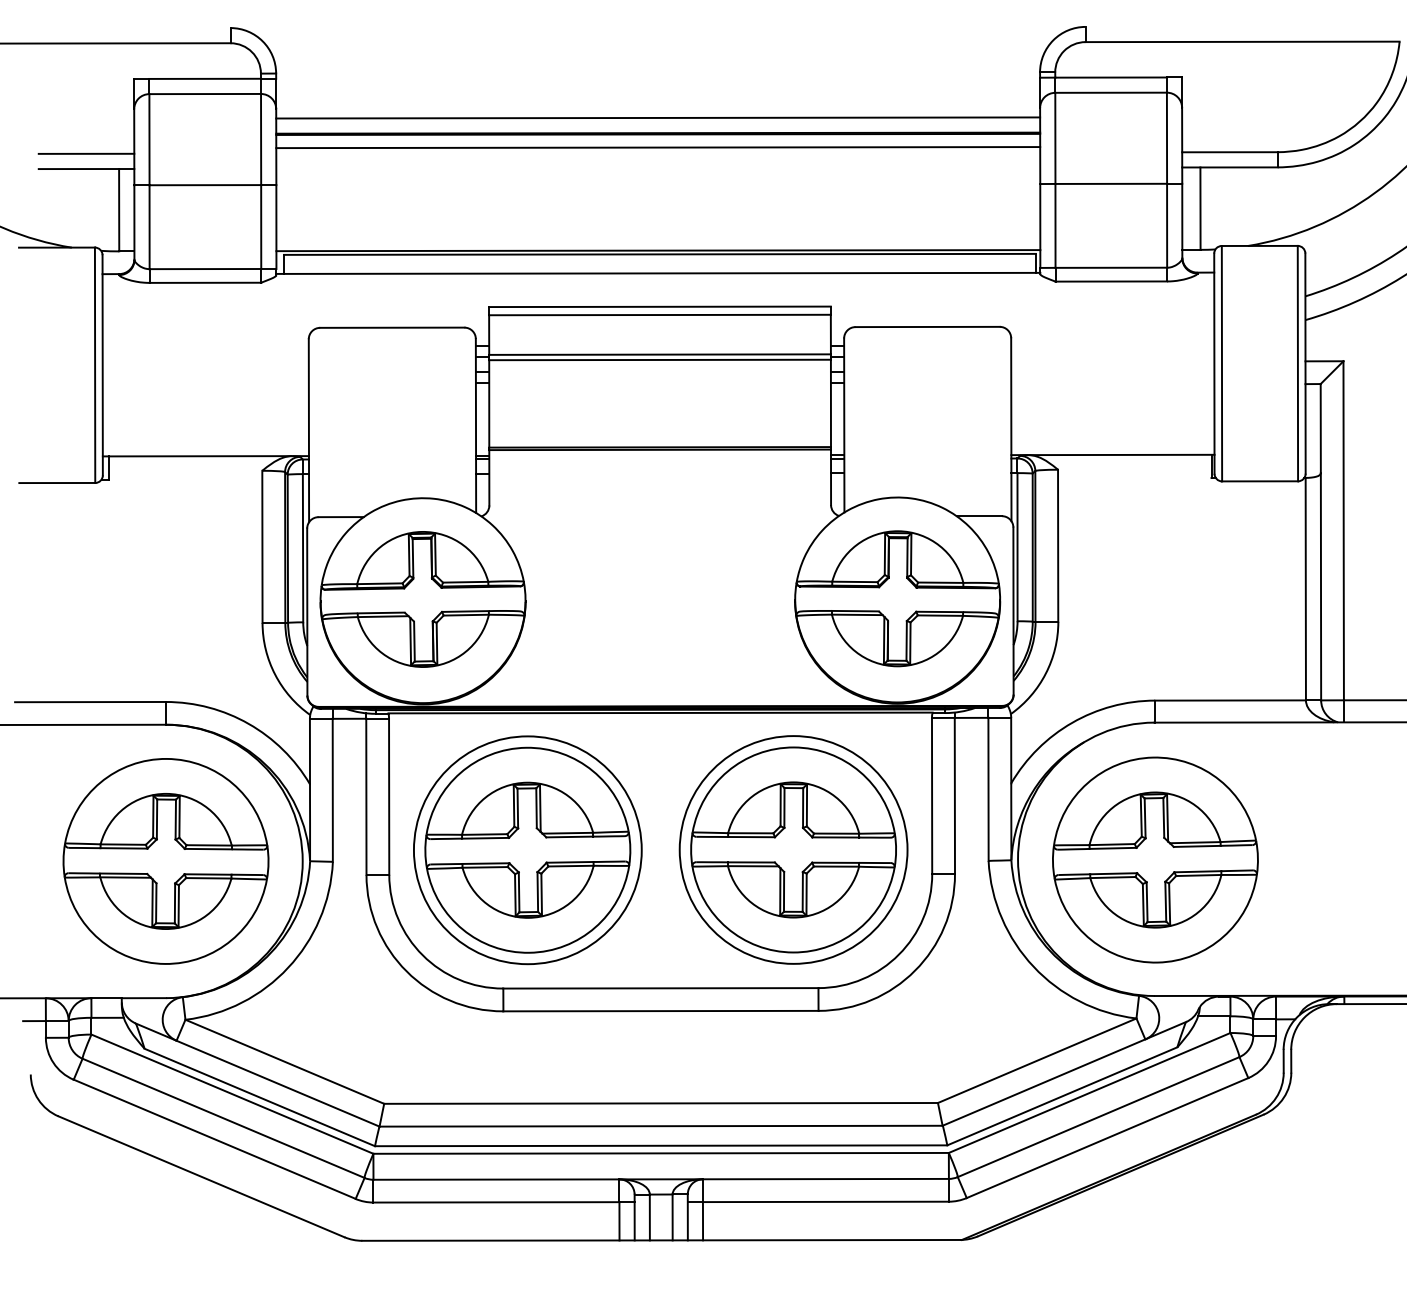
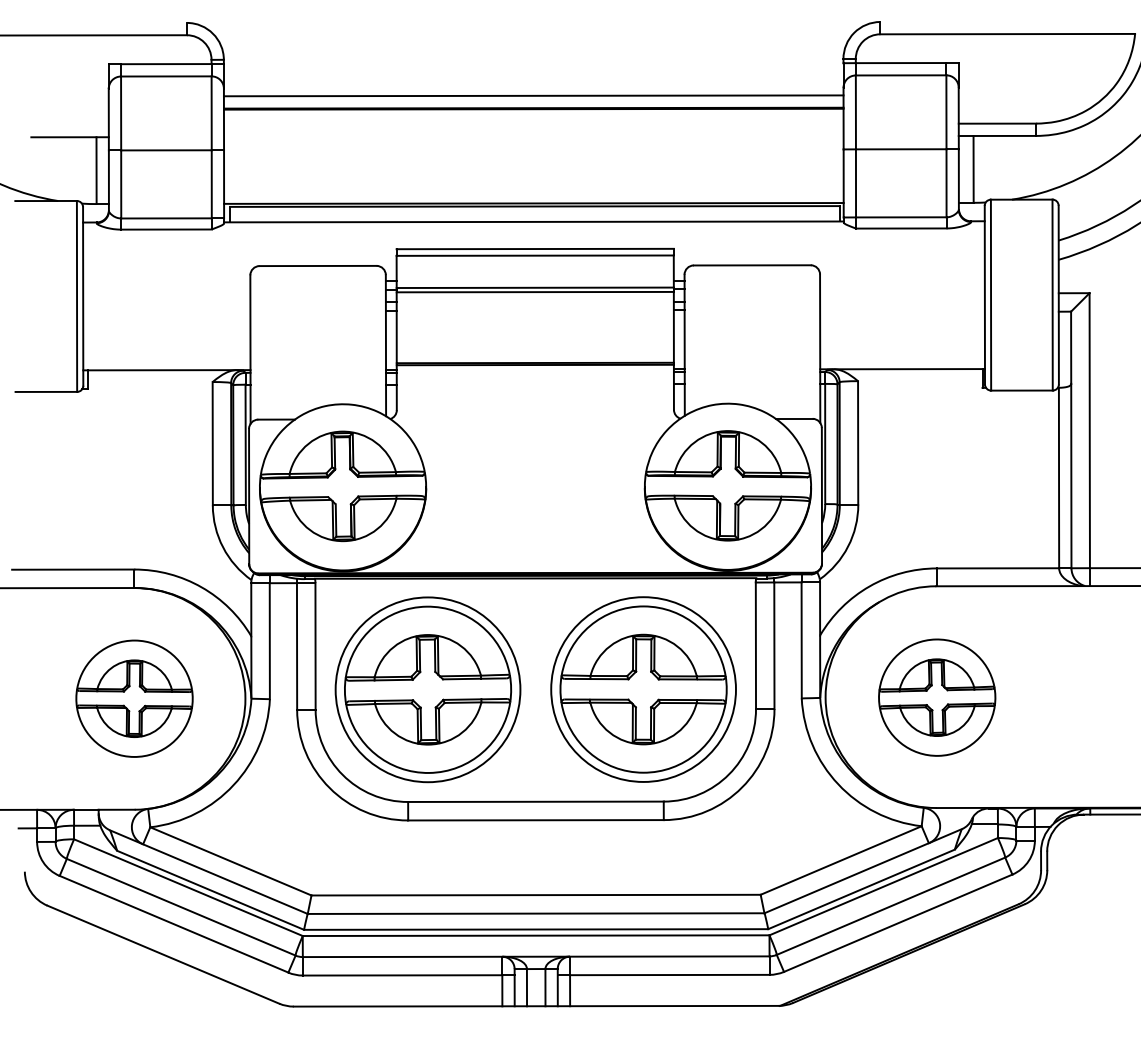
line: (657, 147) -> (533, 119), removed
line: (85, 153) -> (69, 124), removed
part: (1155, 859) -> (937, 697), size x0.7
part: (165, 860) -> (134, 698), size x0.7

